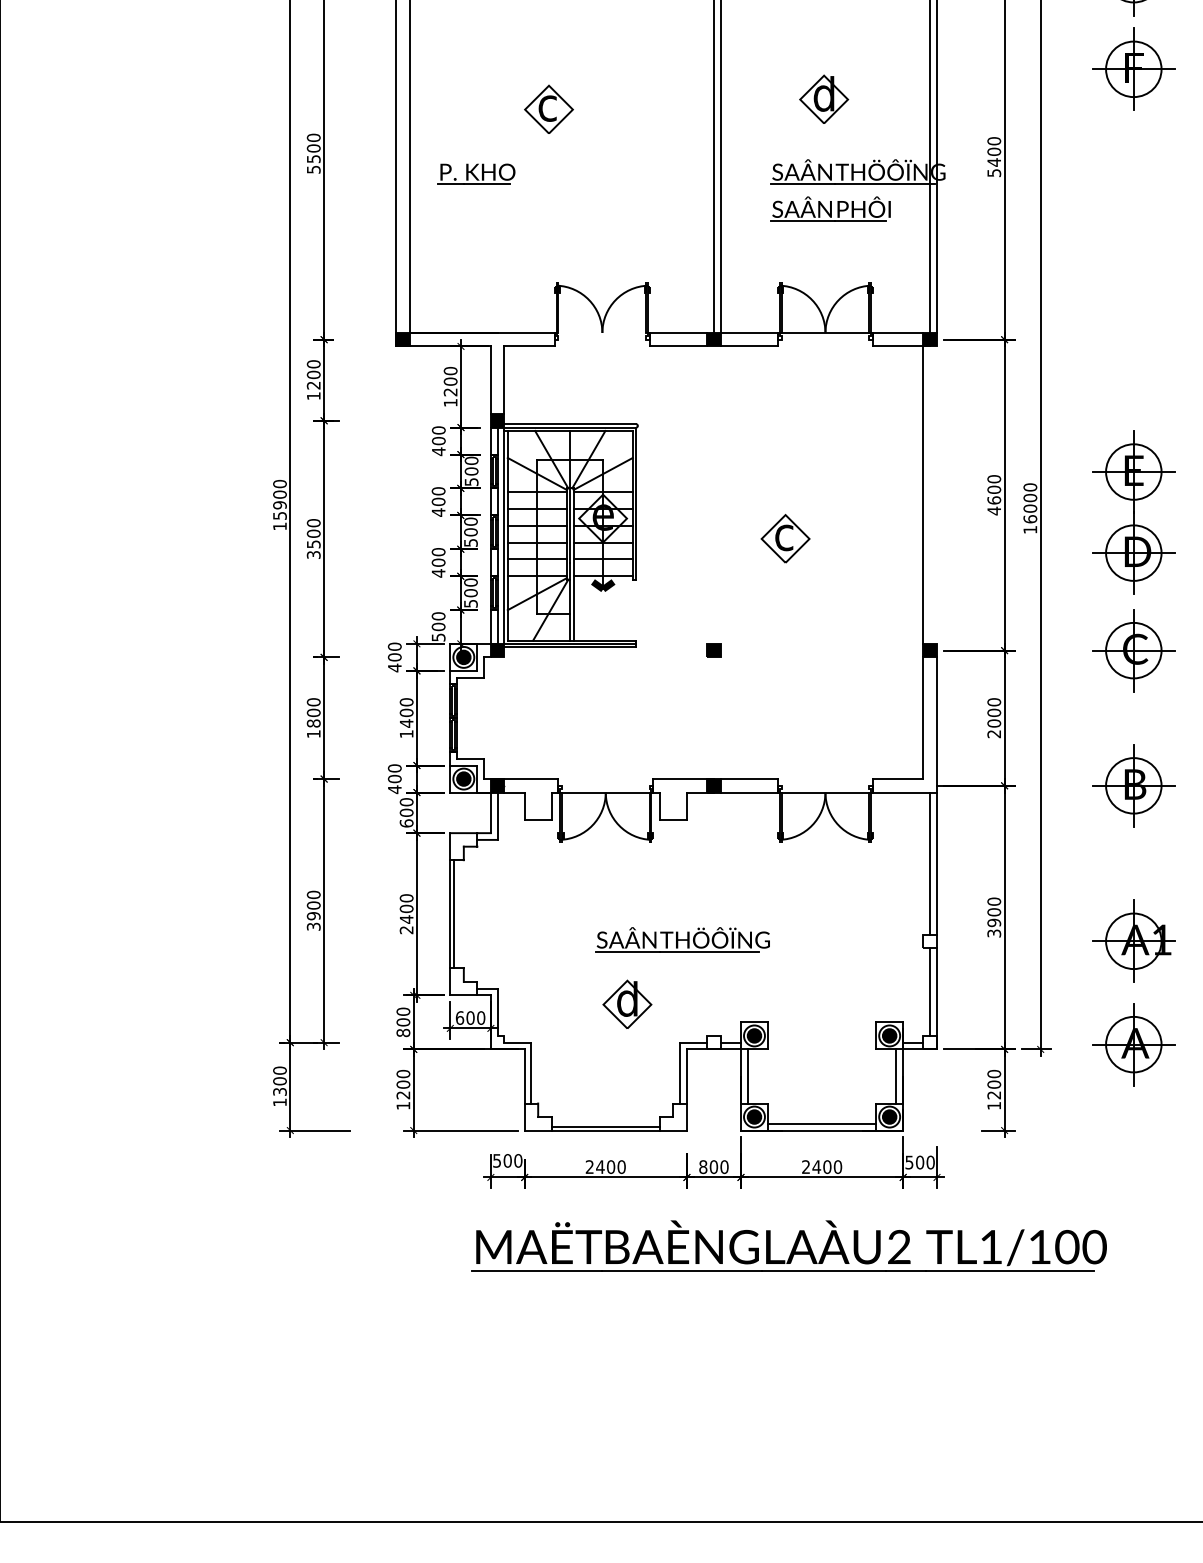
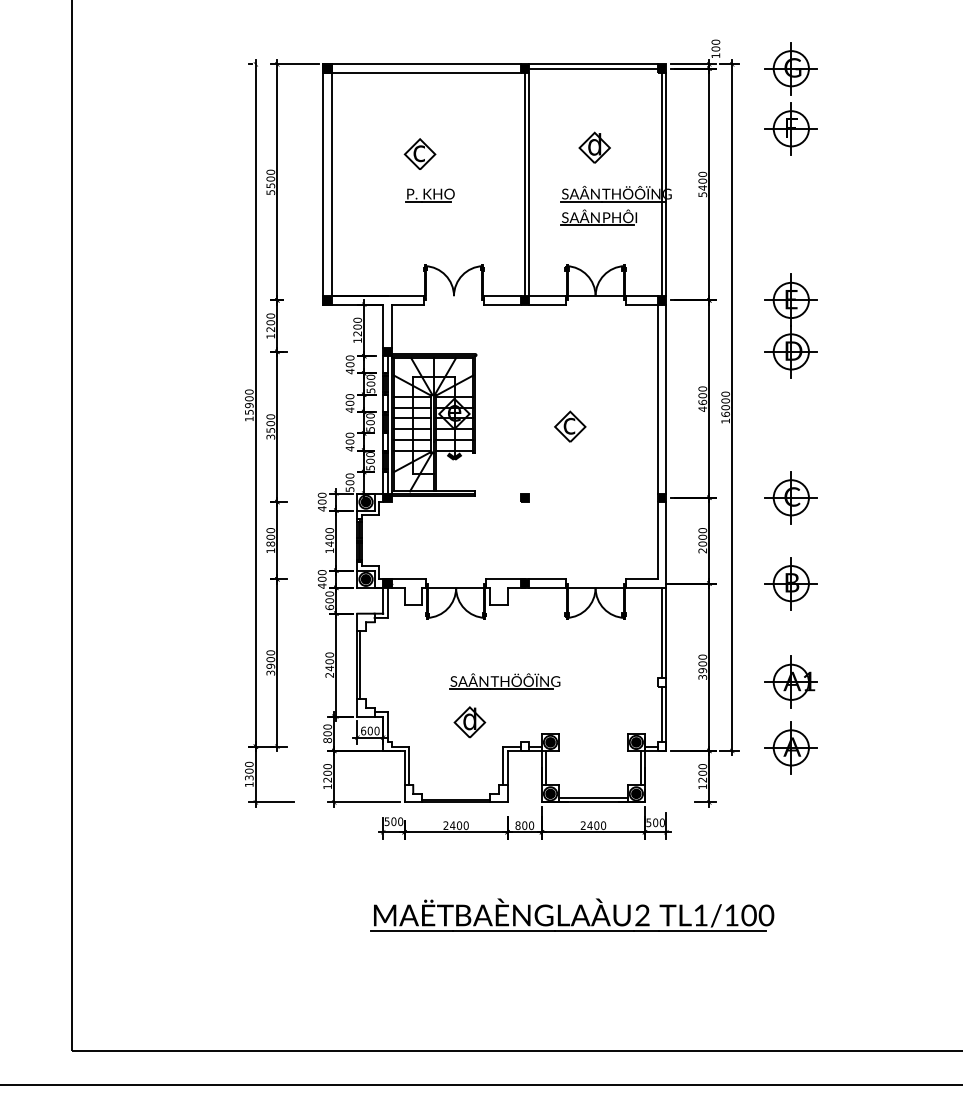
part: (475, 174) -> (429, 195), moved
line: (937, 494) -> (666, 398), added
part: (1132, 511) -> (790, 325), moved
part: (789, 1245) -> (572, 914), moved

